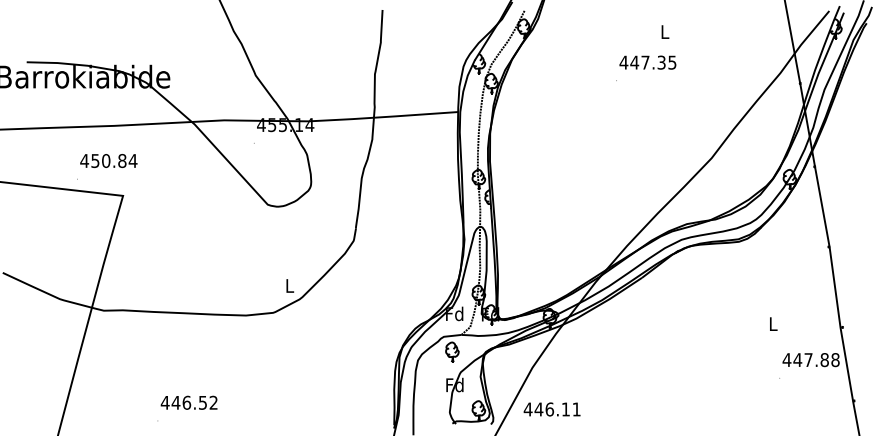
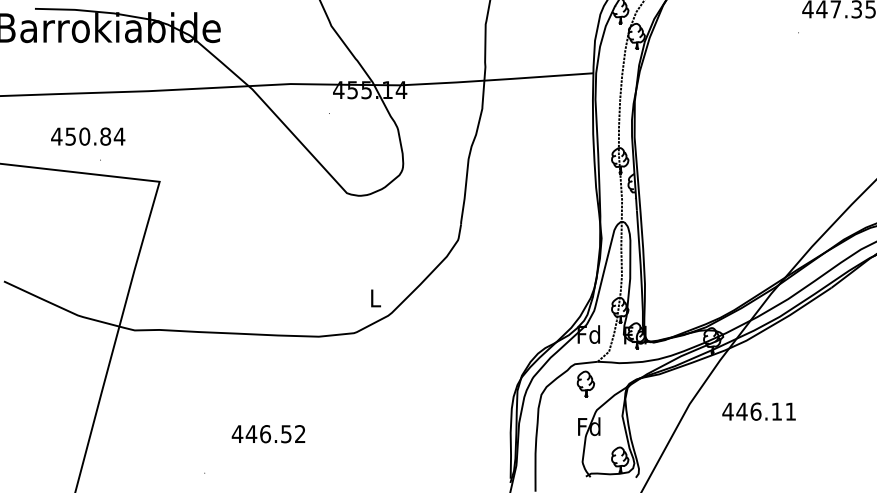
text: (108, 160) -> (87, 136), moved
text: (188, 402) -> (267, 433), moved
text: (551, 409) -> (758, 411), moved

